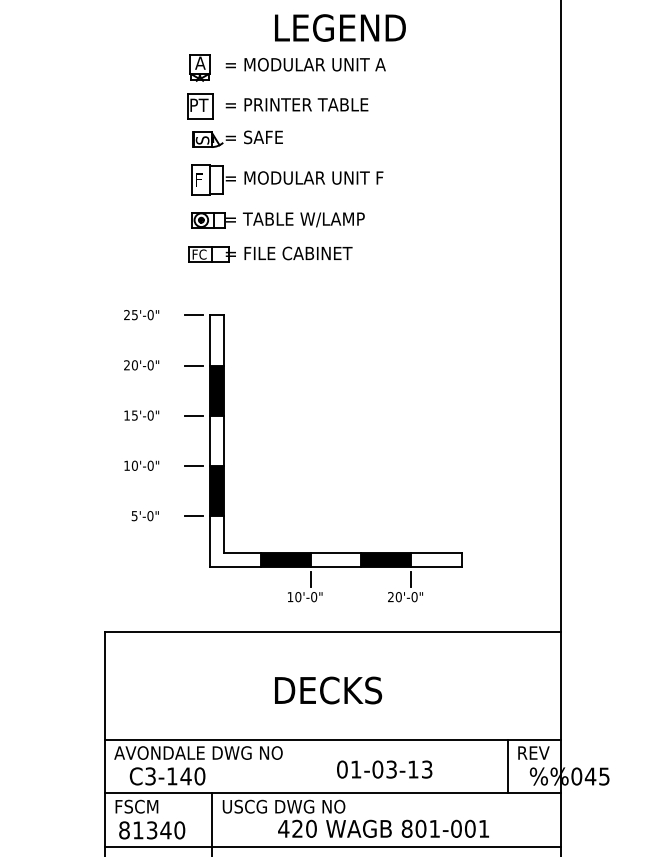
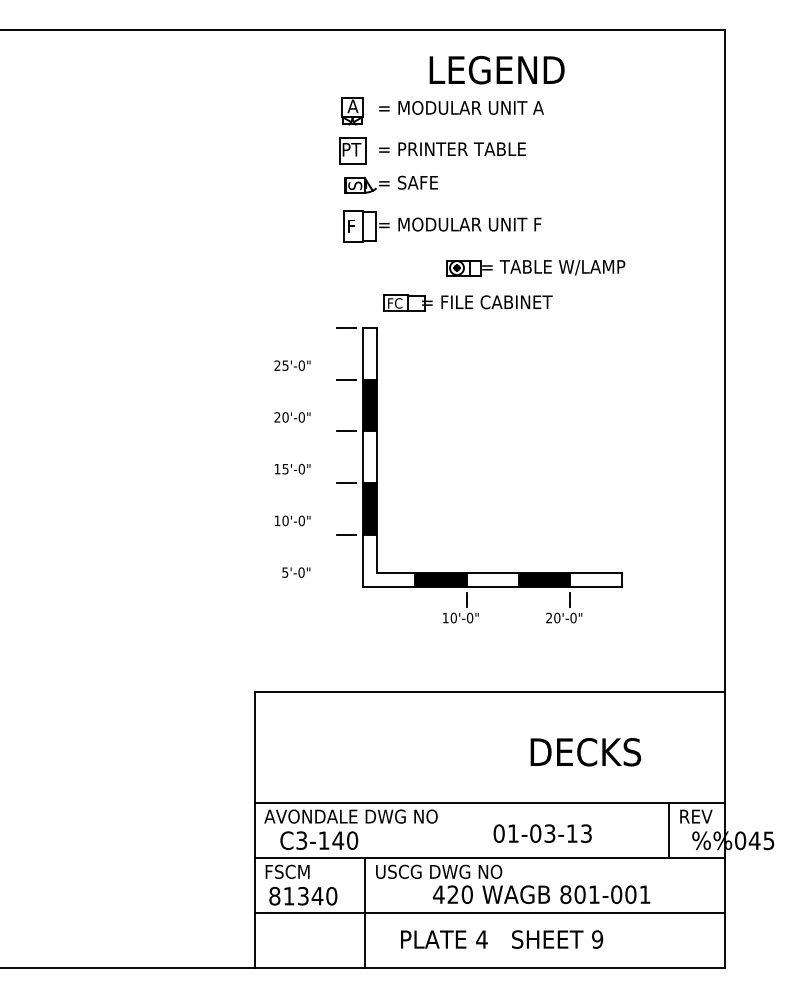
part: (277, 220) -> (535, 268), moved
part: (269, 253) -> (467, 302), moved
part: (323, 552) -> (479, 572), moved
text: (328, 690) -> (585, 752), moved

